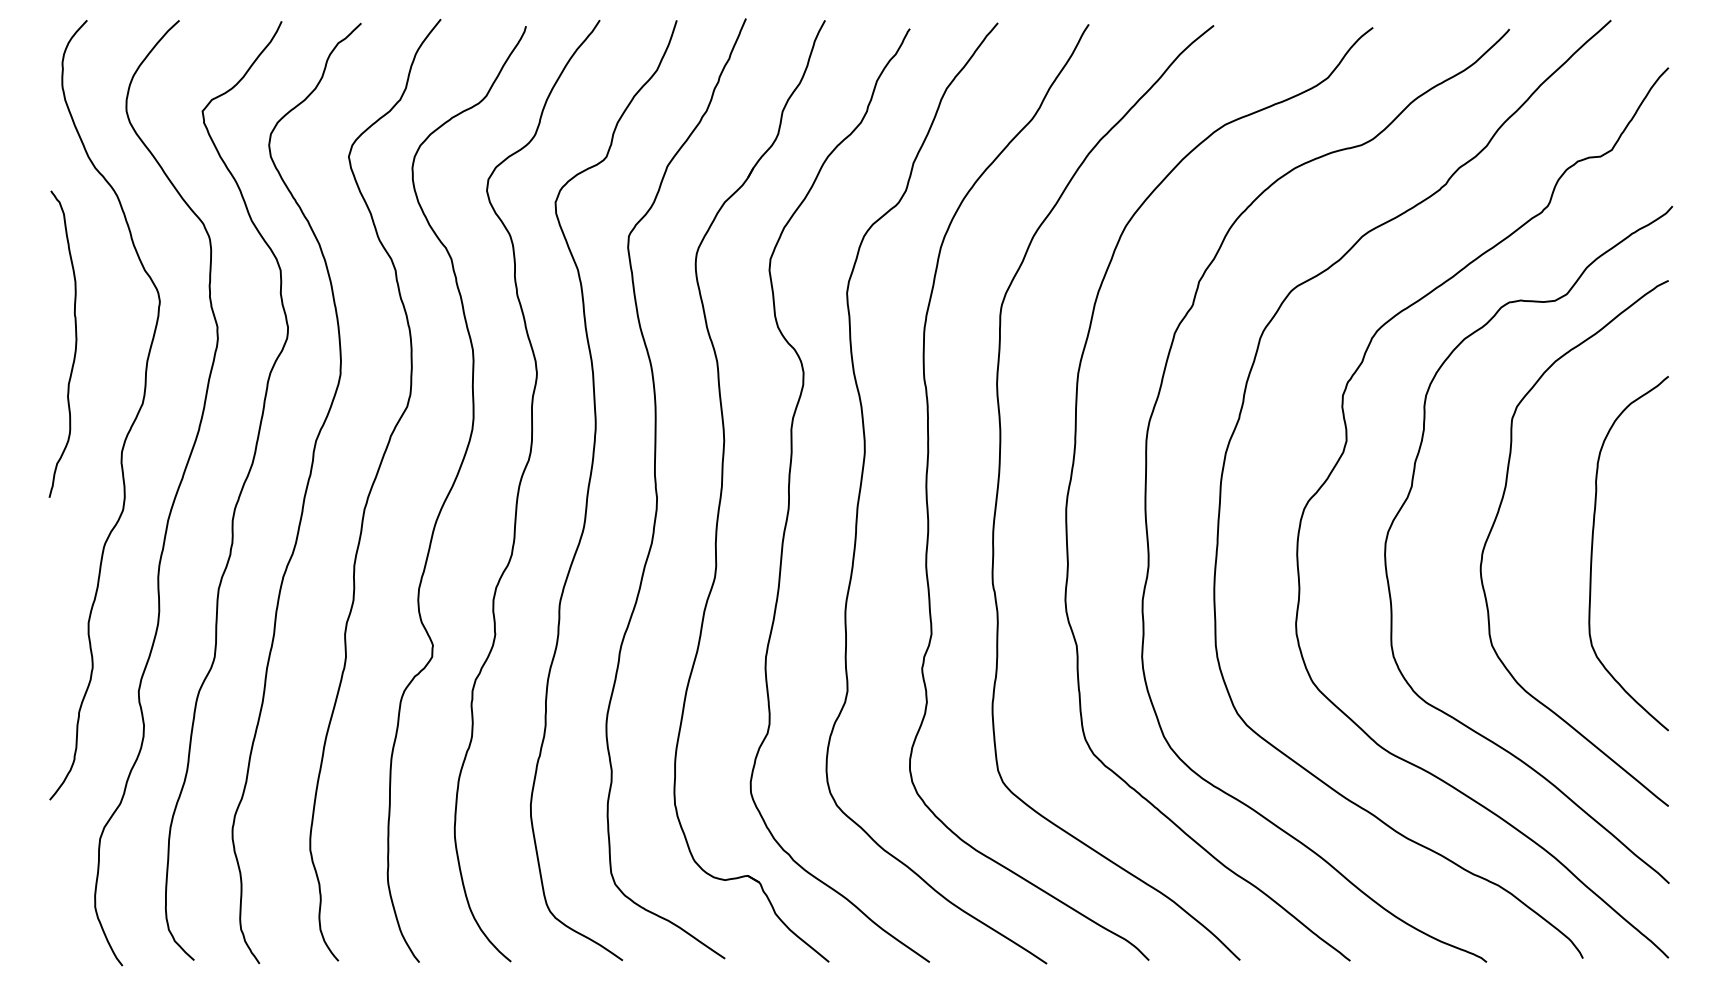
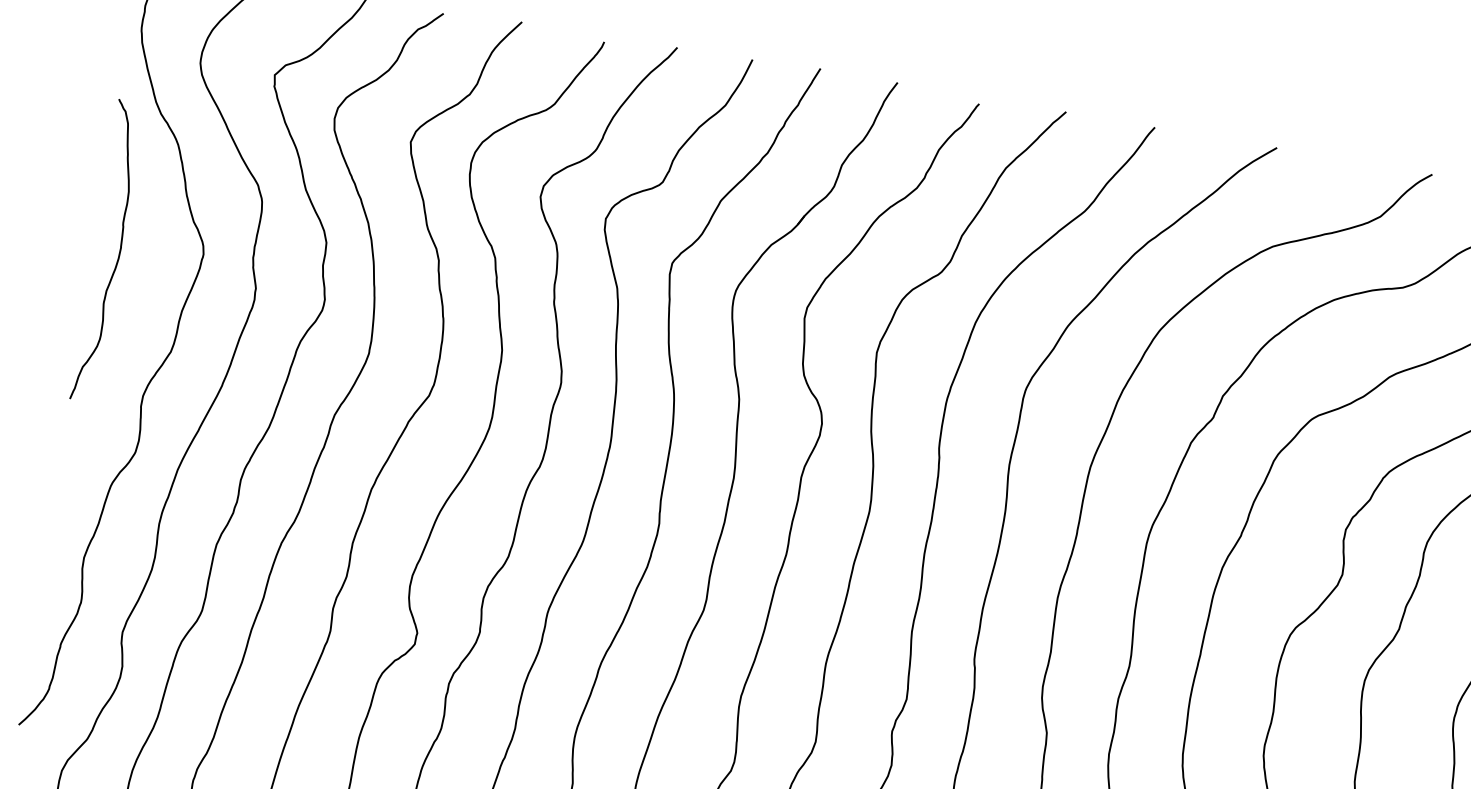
curve: (75, 343) -> (119, 252), moved

